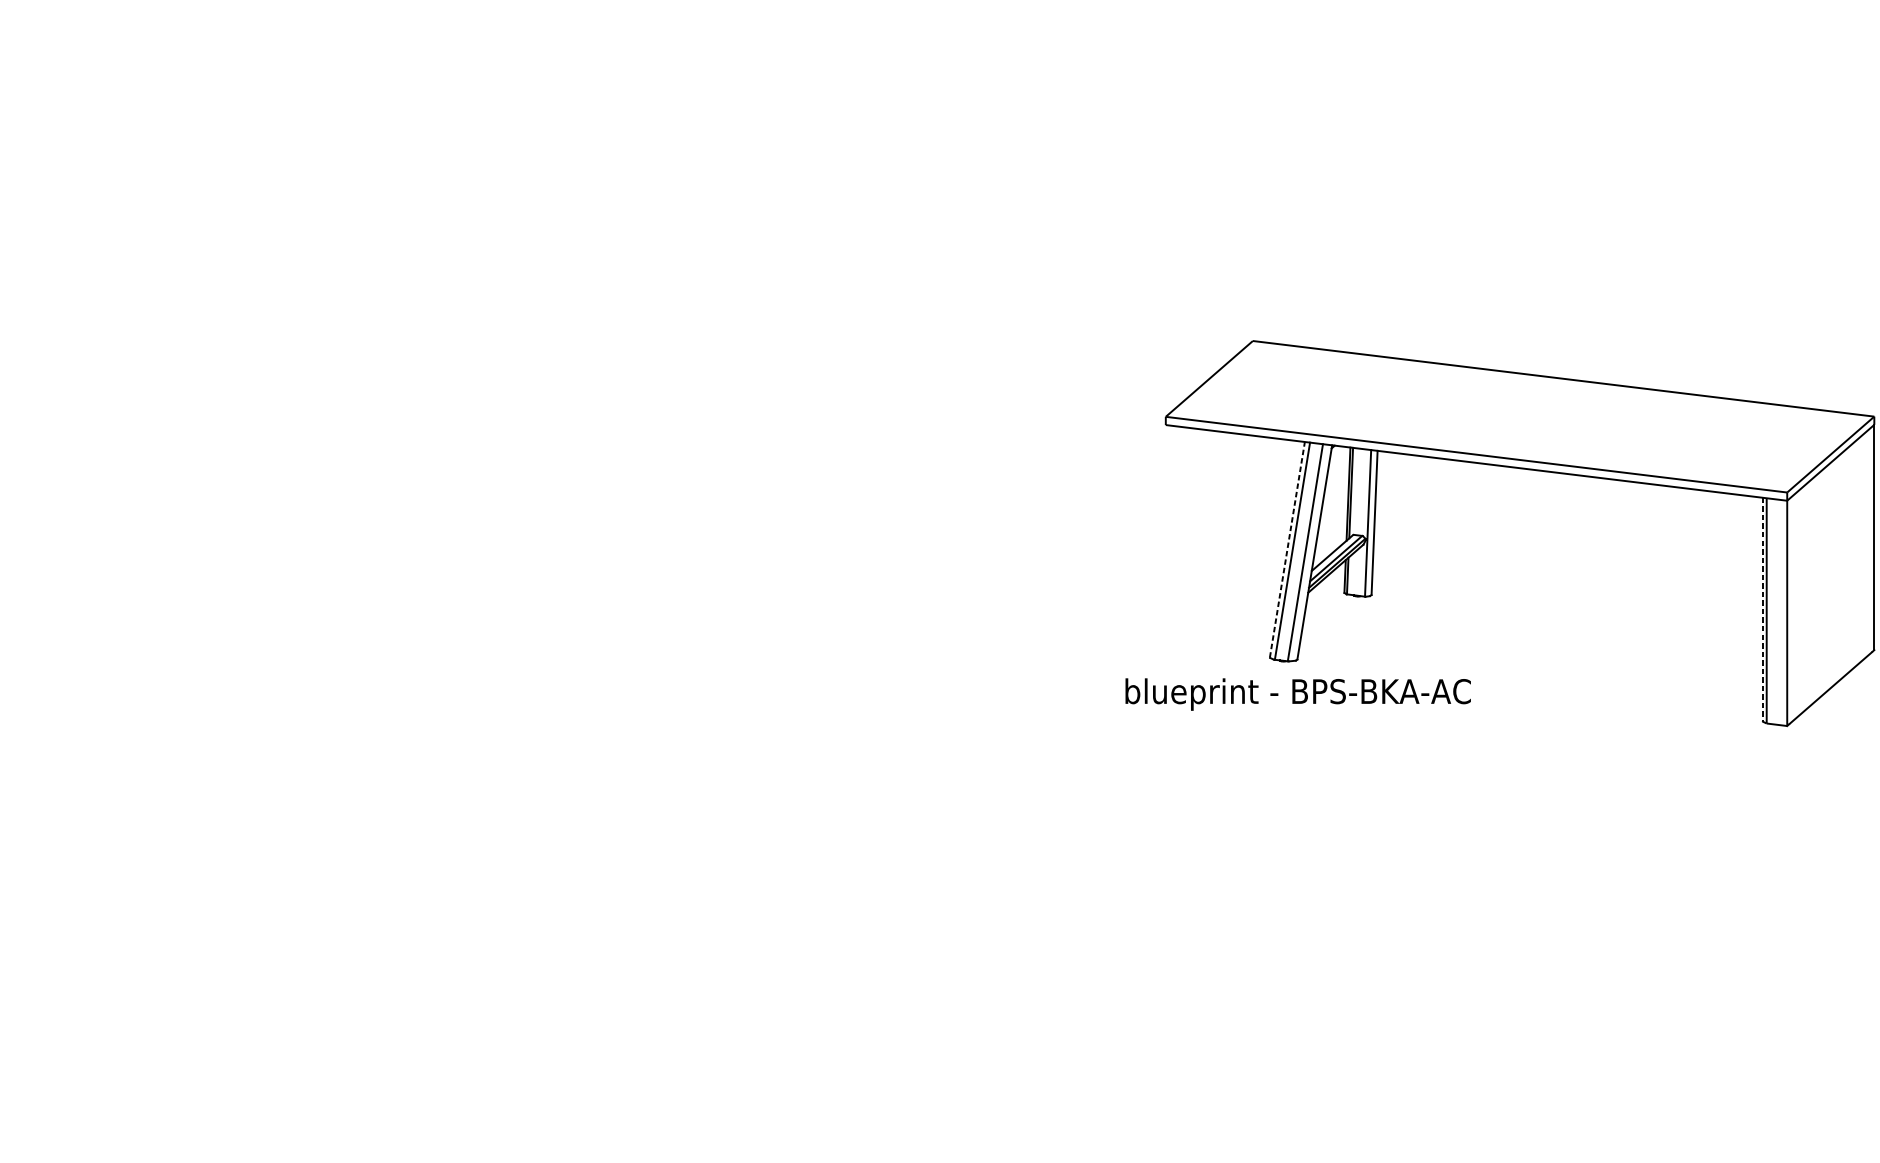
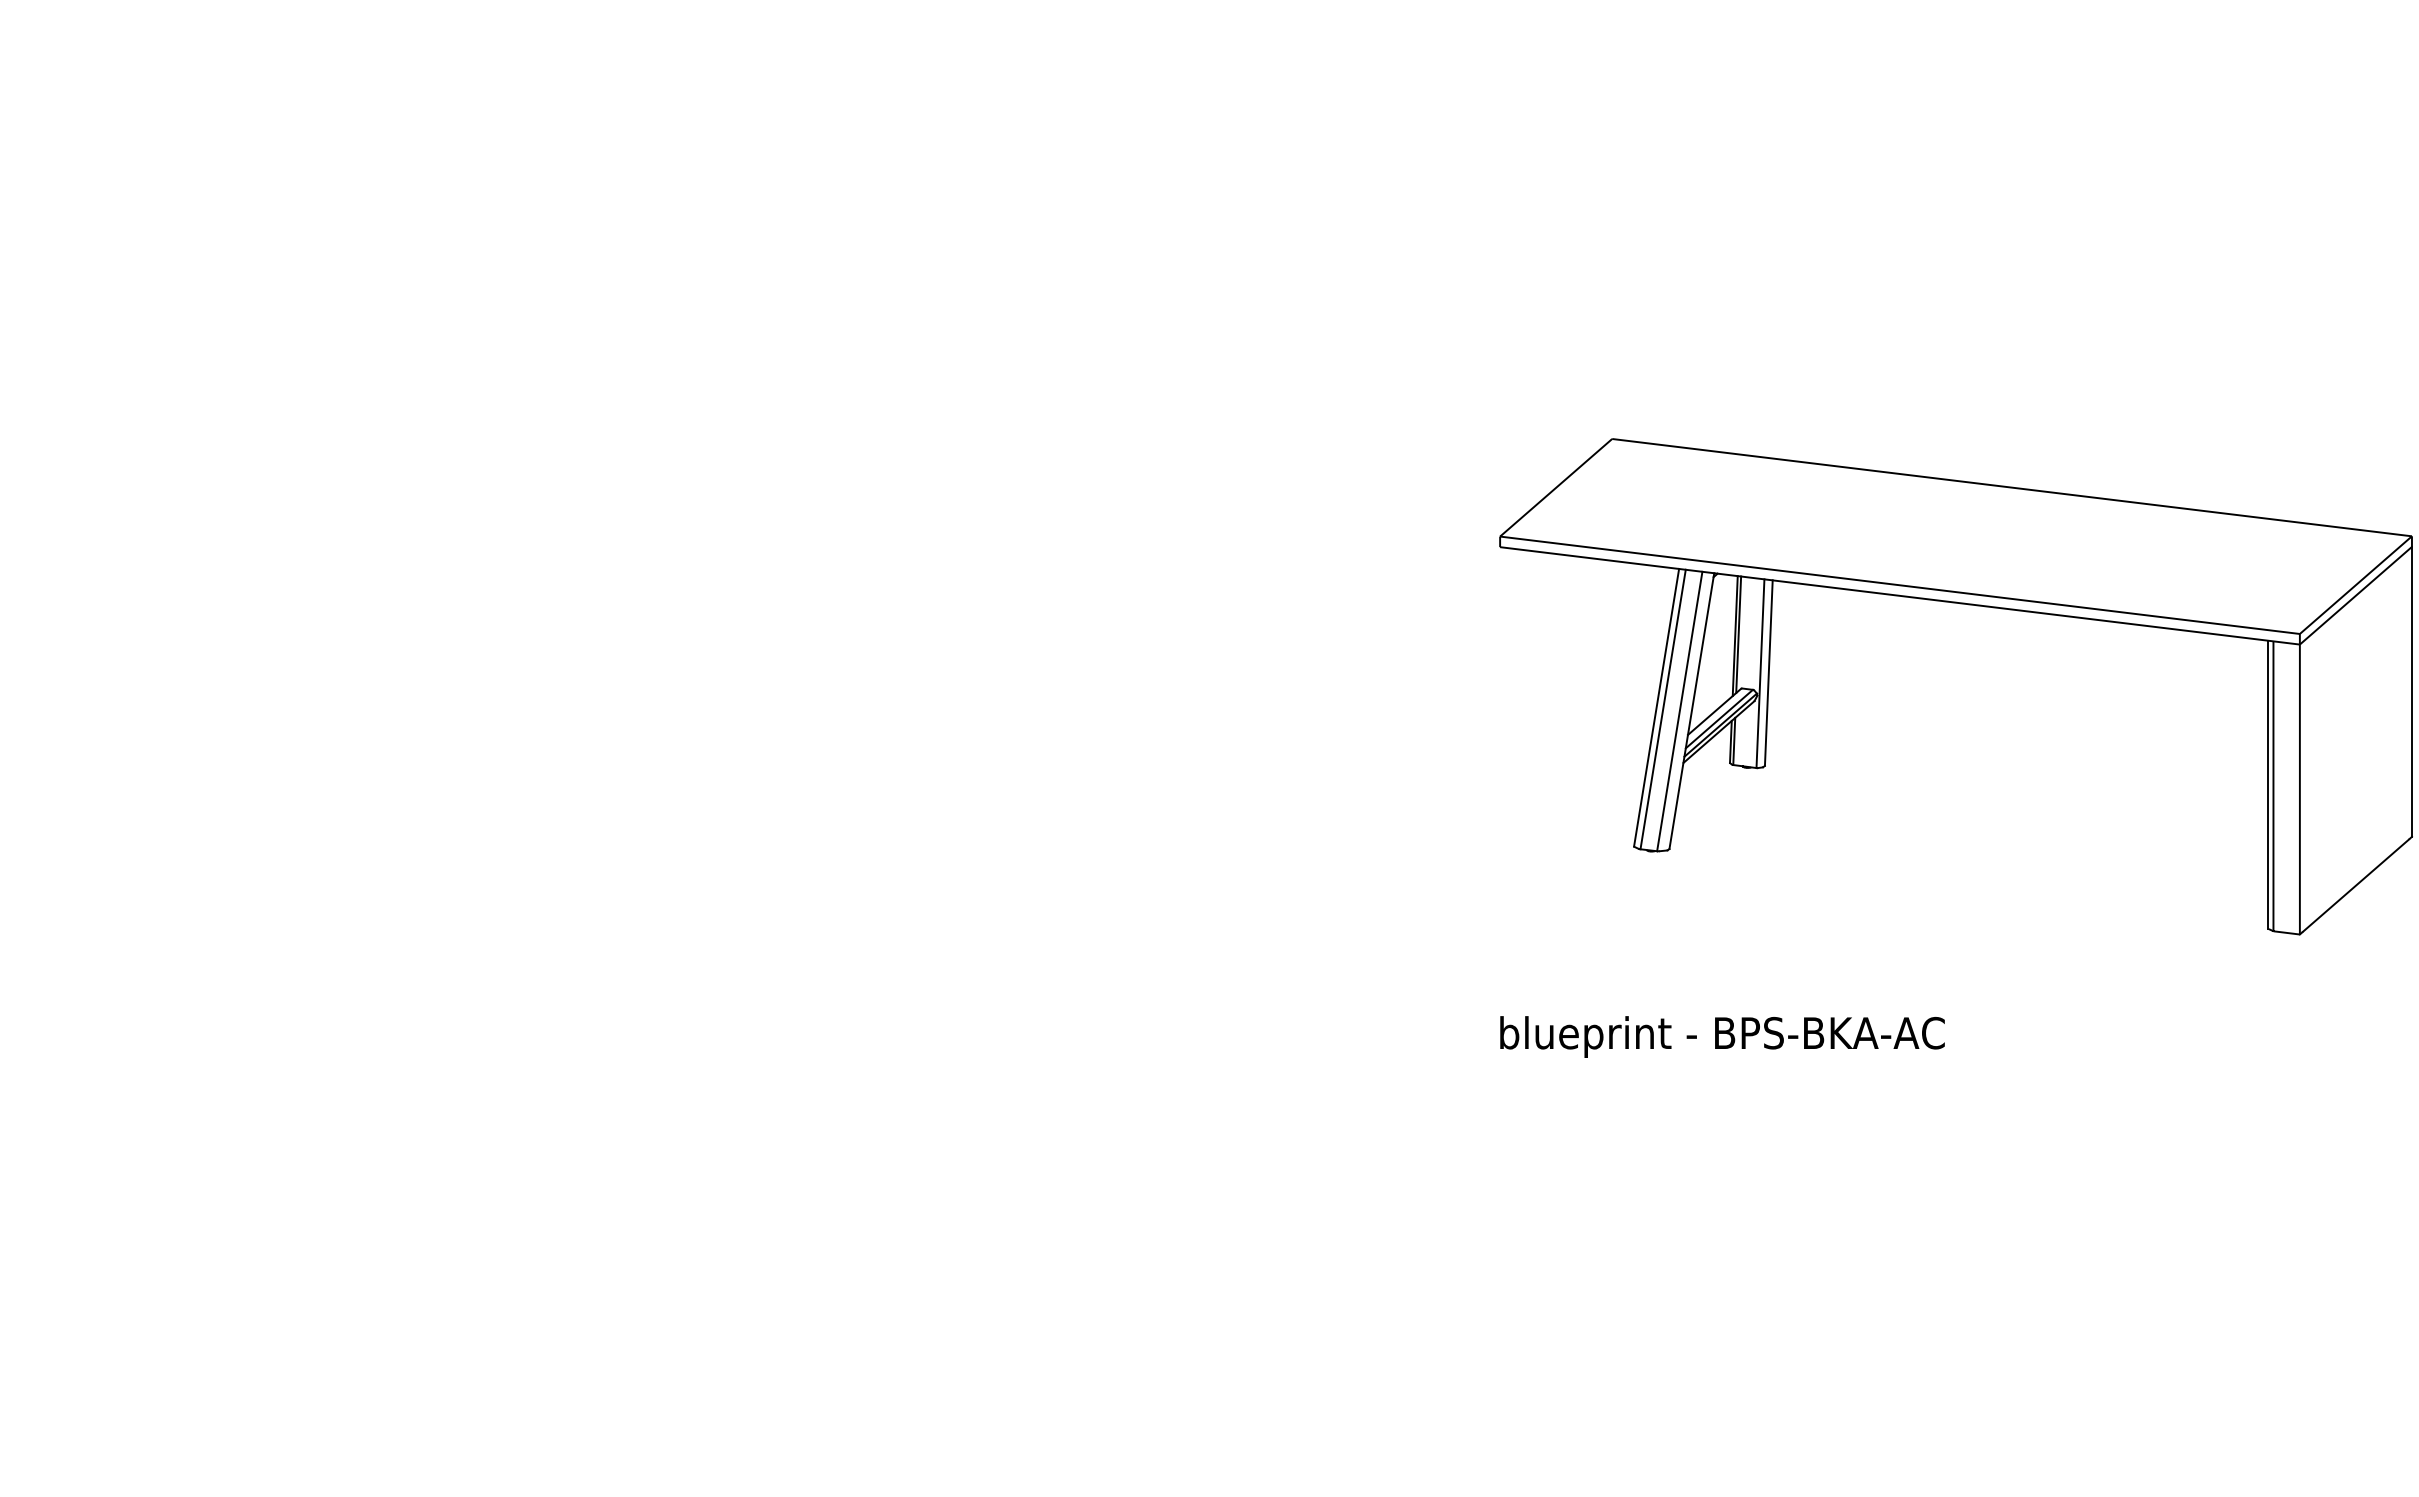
line: (1287, 549) -> (1656, 707), dashed -> solid
line: (1762, 609) -> (2268, 784), dashed -> solid
text: (1298, 694) -> (1722, 1036), moved

